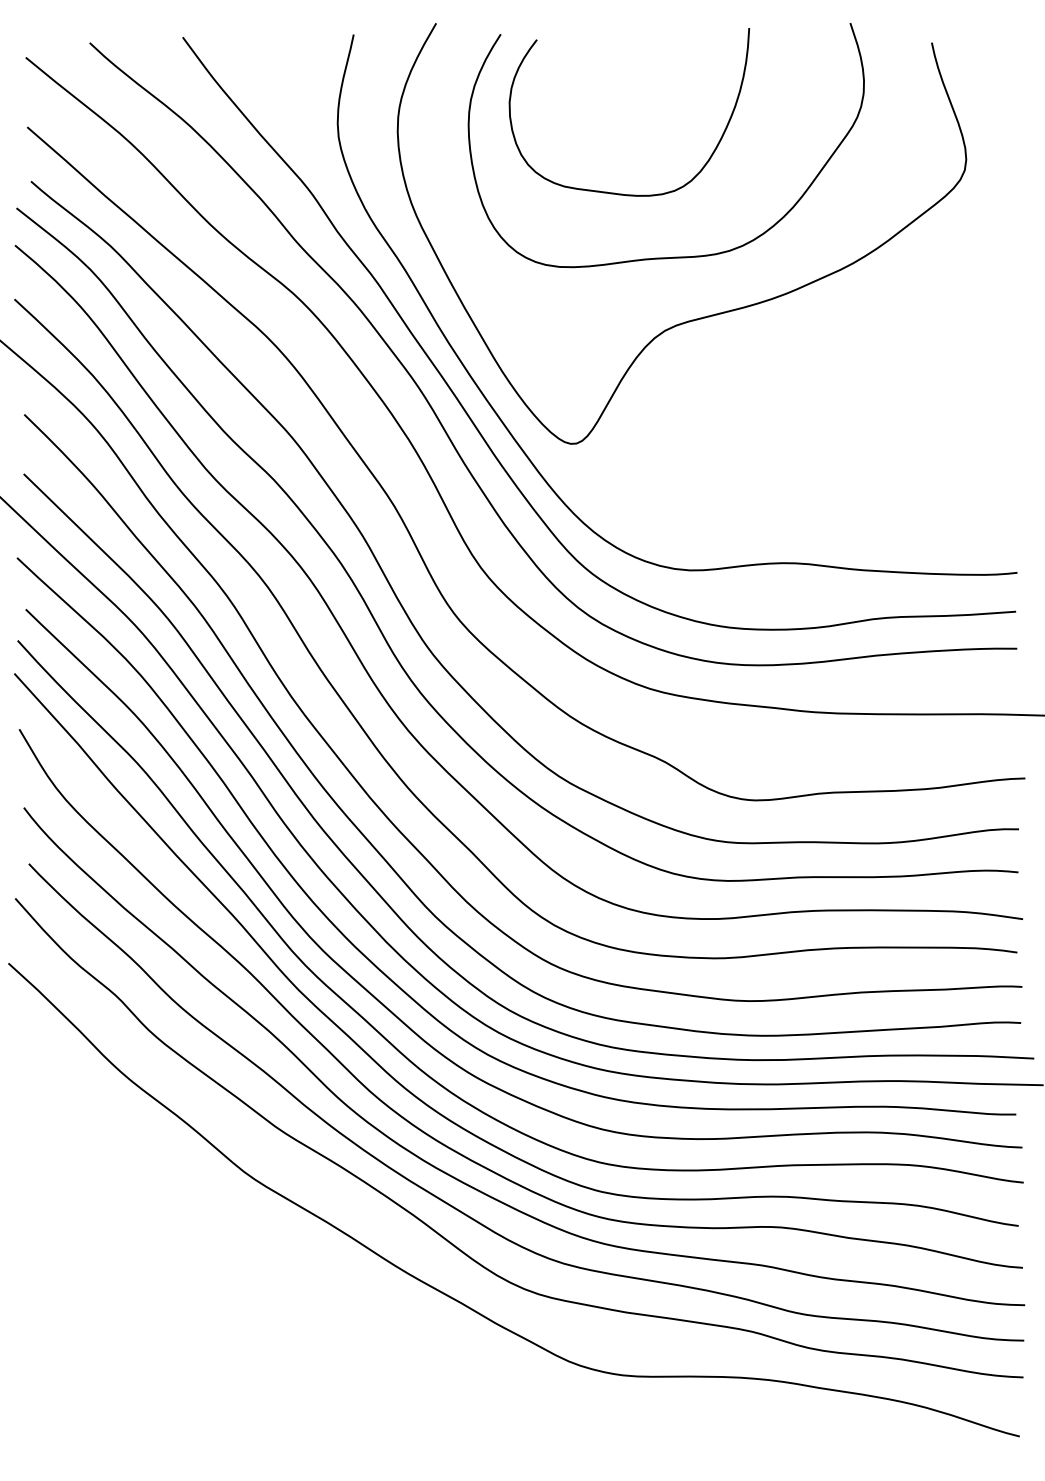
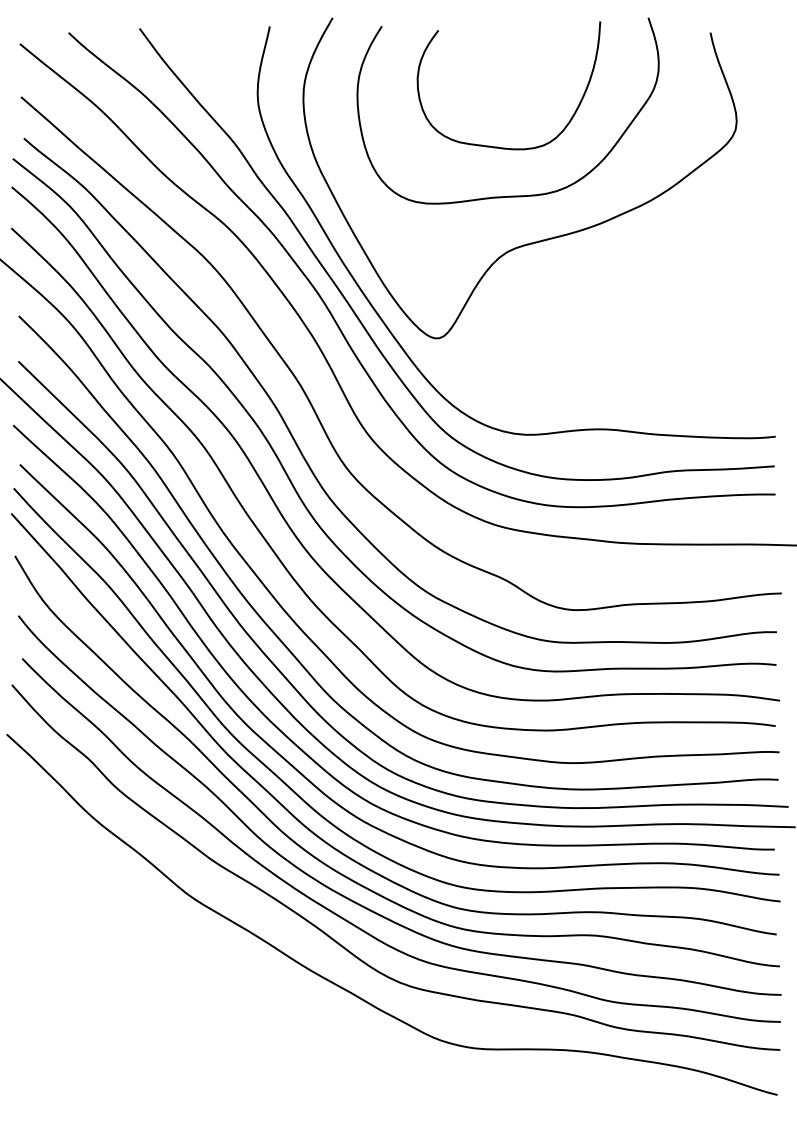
curve: (622, 193) -> (503, 147), moved

